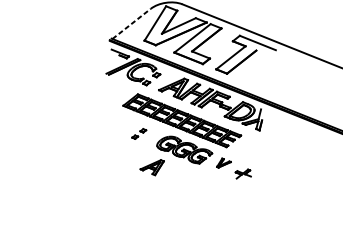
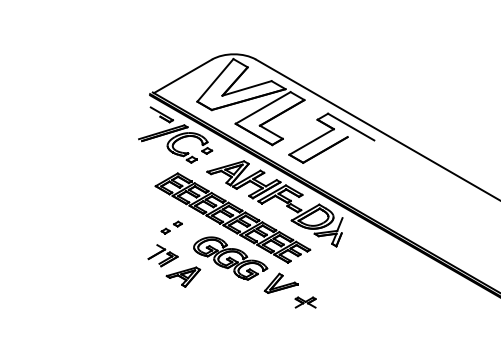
line: (131, 24) -> (183, 76), dashed -> solid
part: (135, 154) -> (162, 255), added
part: (223, 162) -> (280, 282), size x1.67

